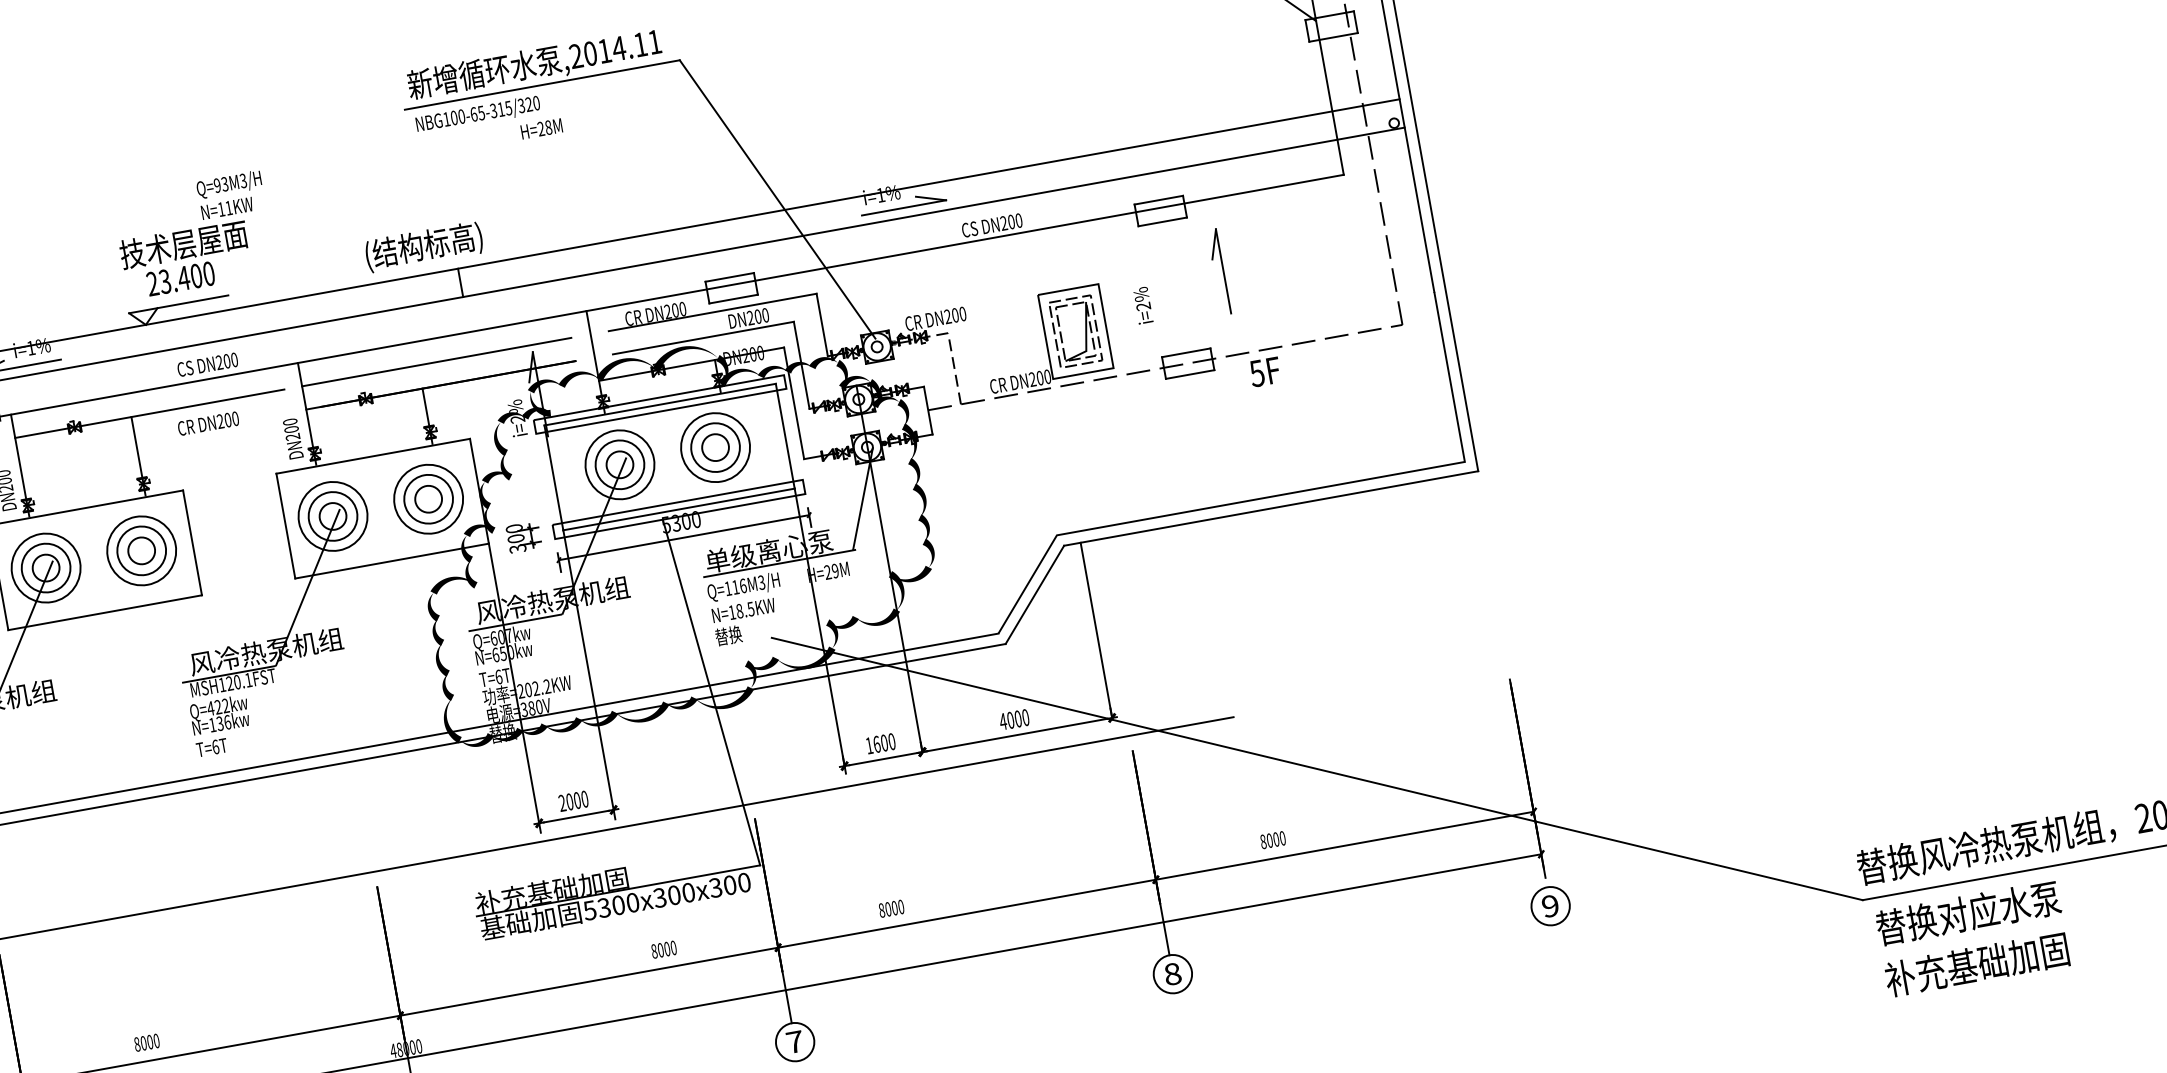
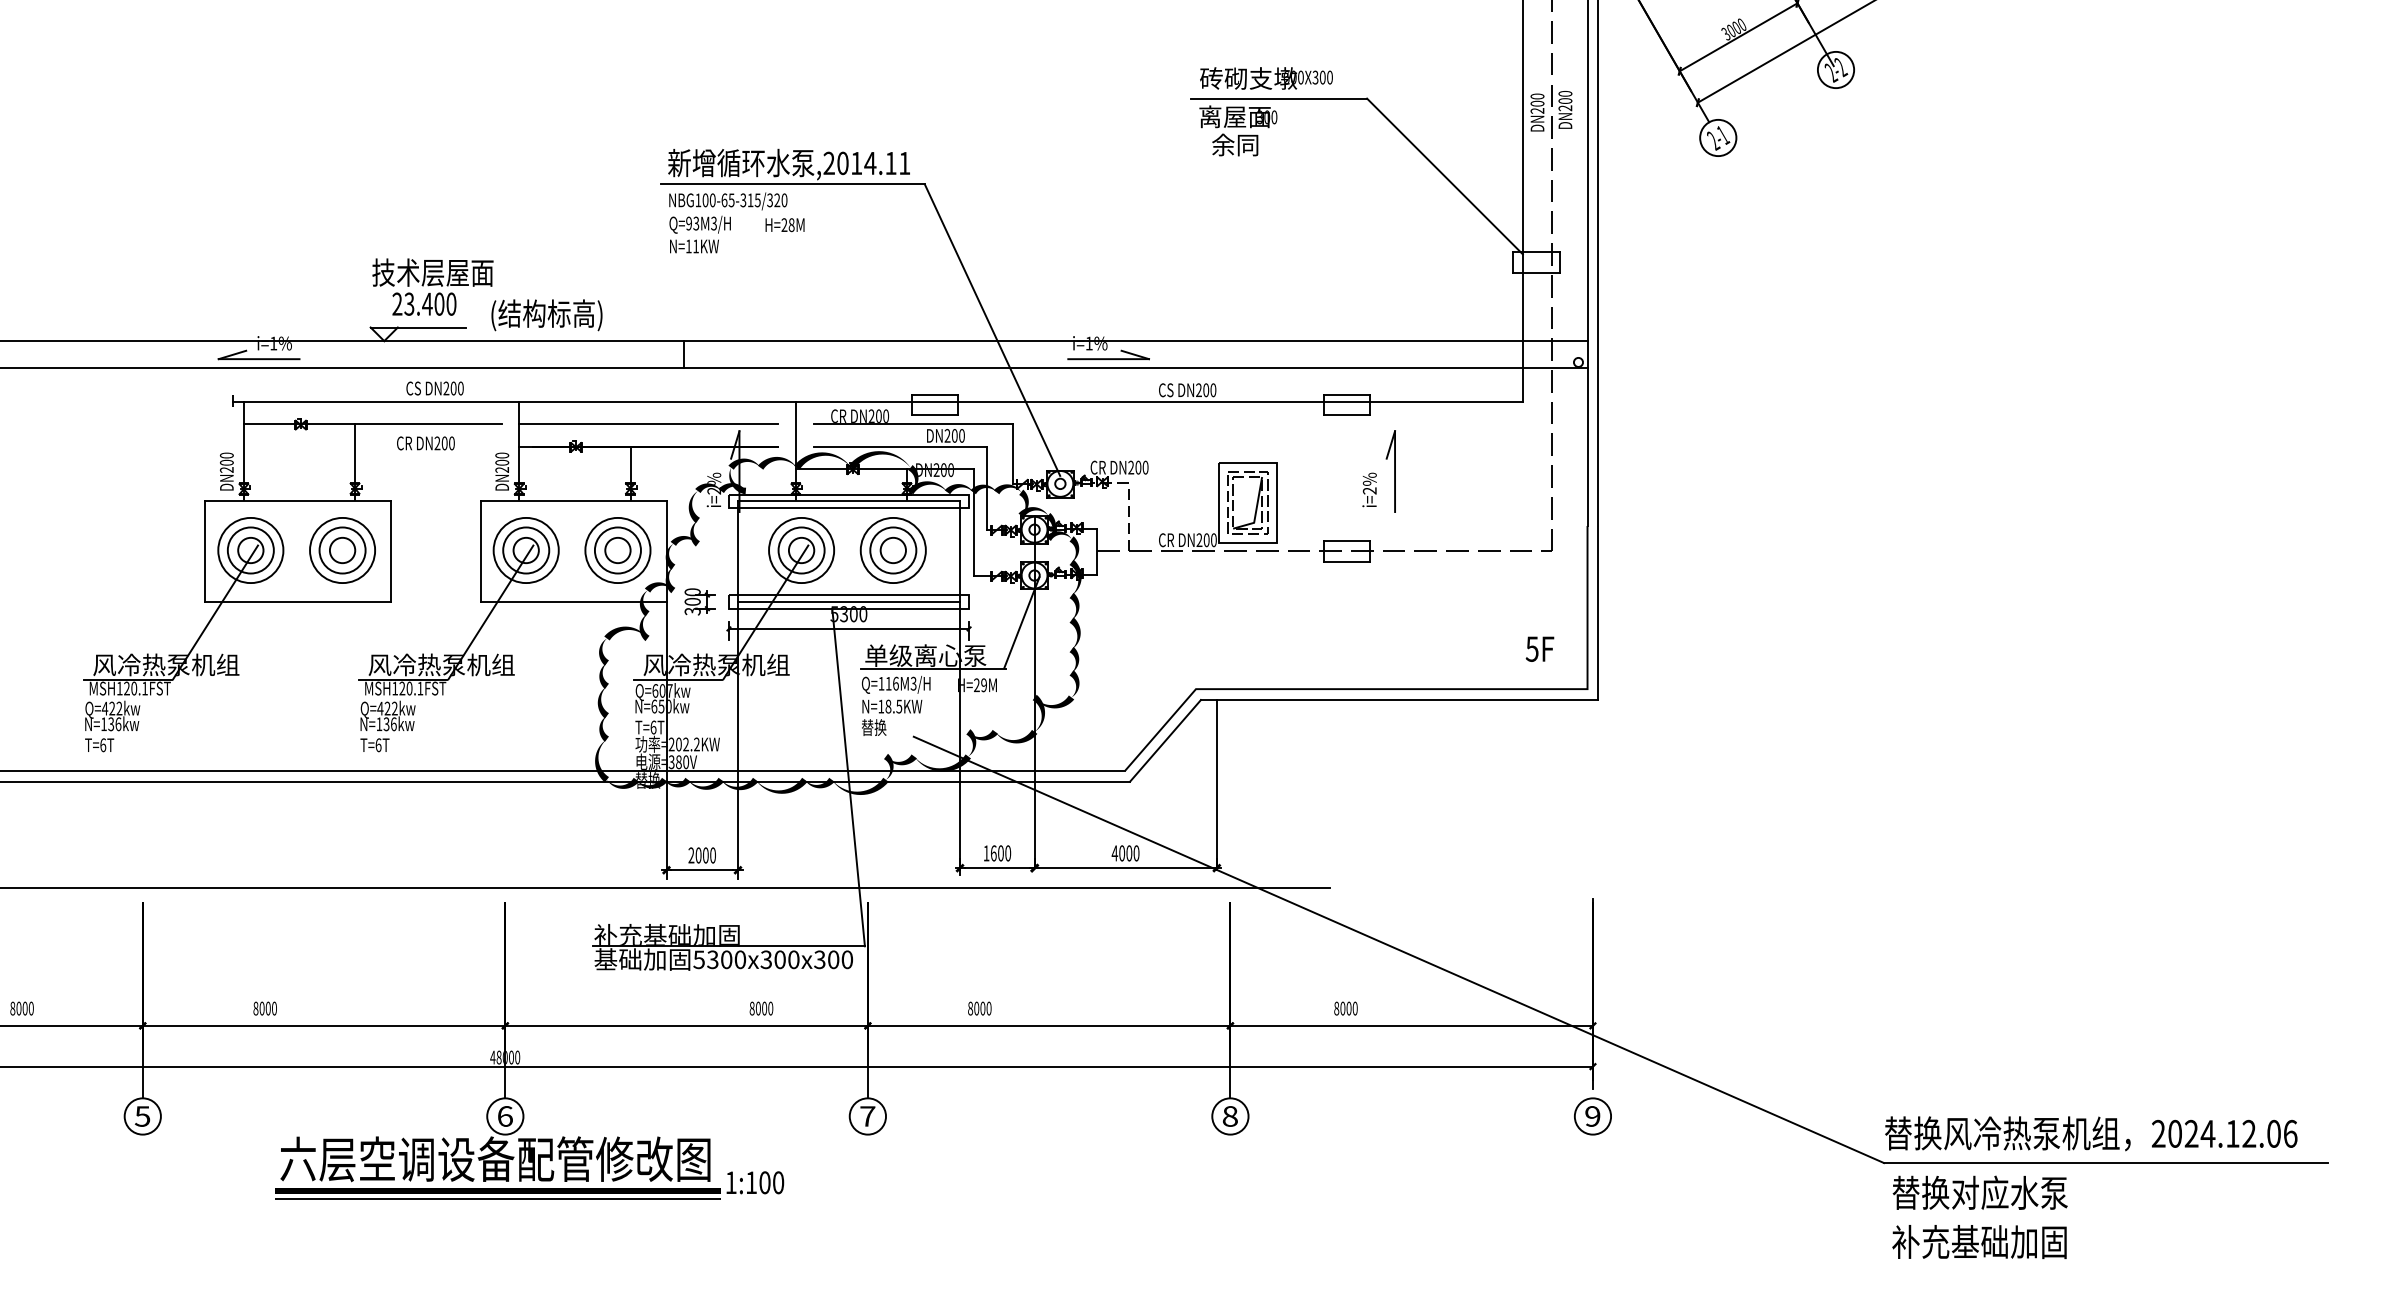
text: (230, 195) -> (699, 234), moved
text: (423, 247) -> (546, 315), moved
text: (1142, 305) -> (1369, 489), moved
text: (1264, 371) -> (1539, 648), moved

